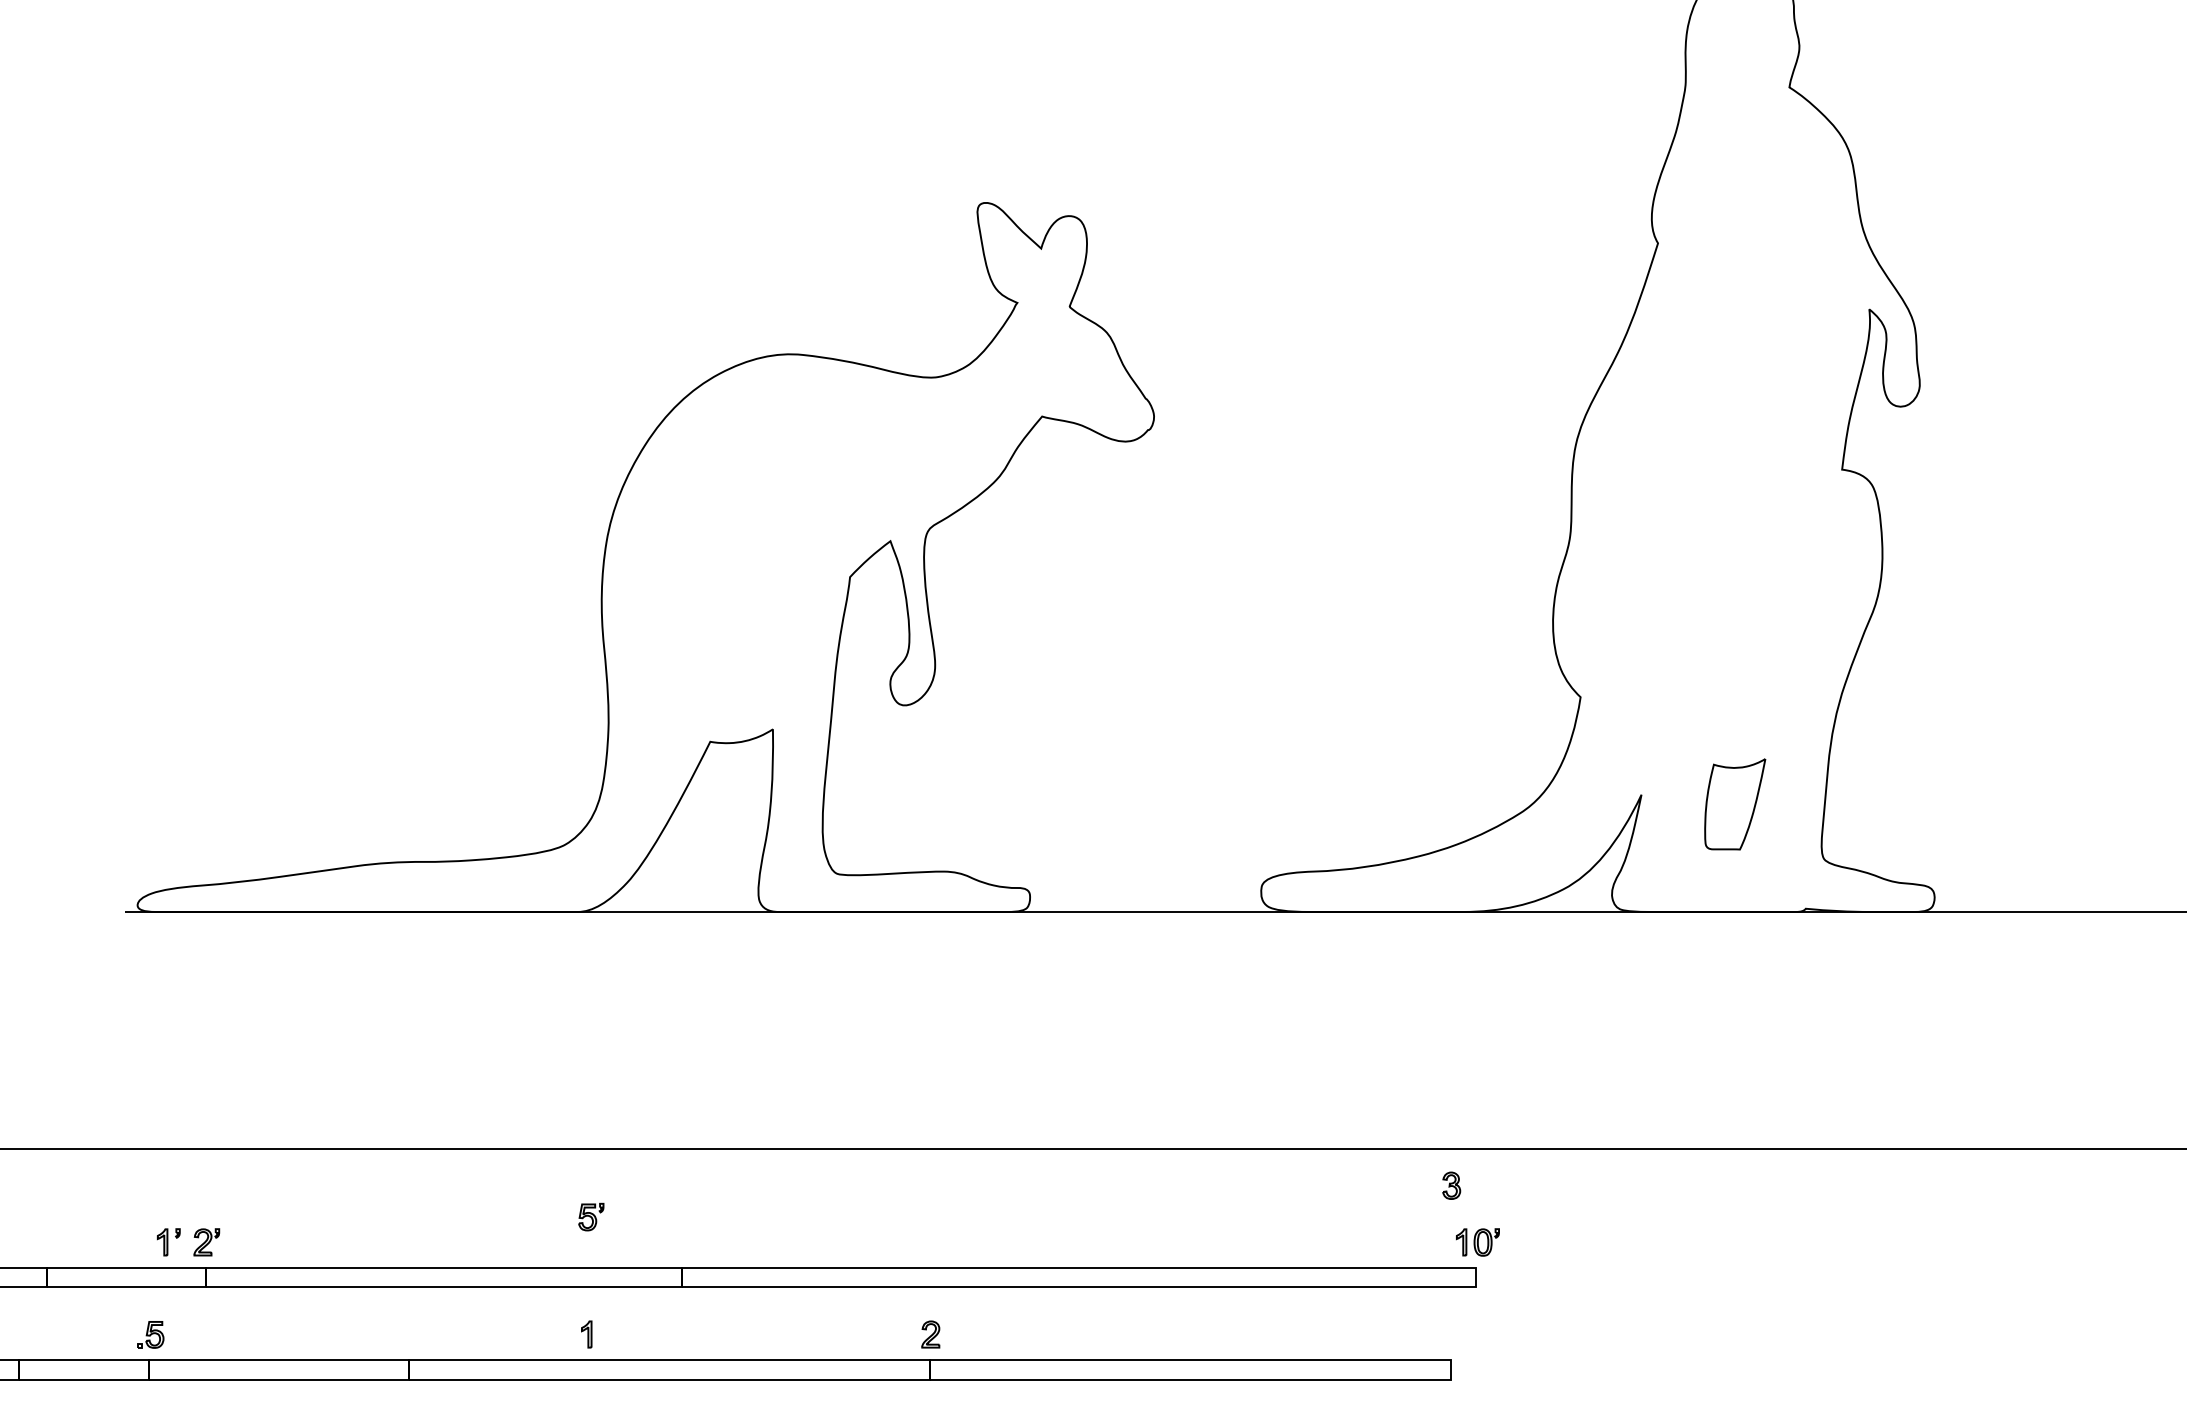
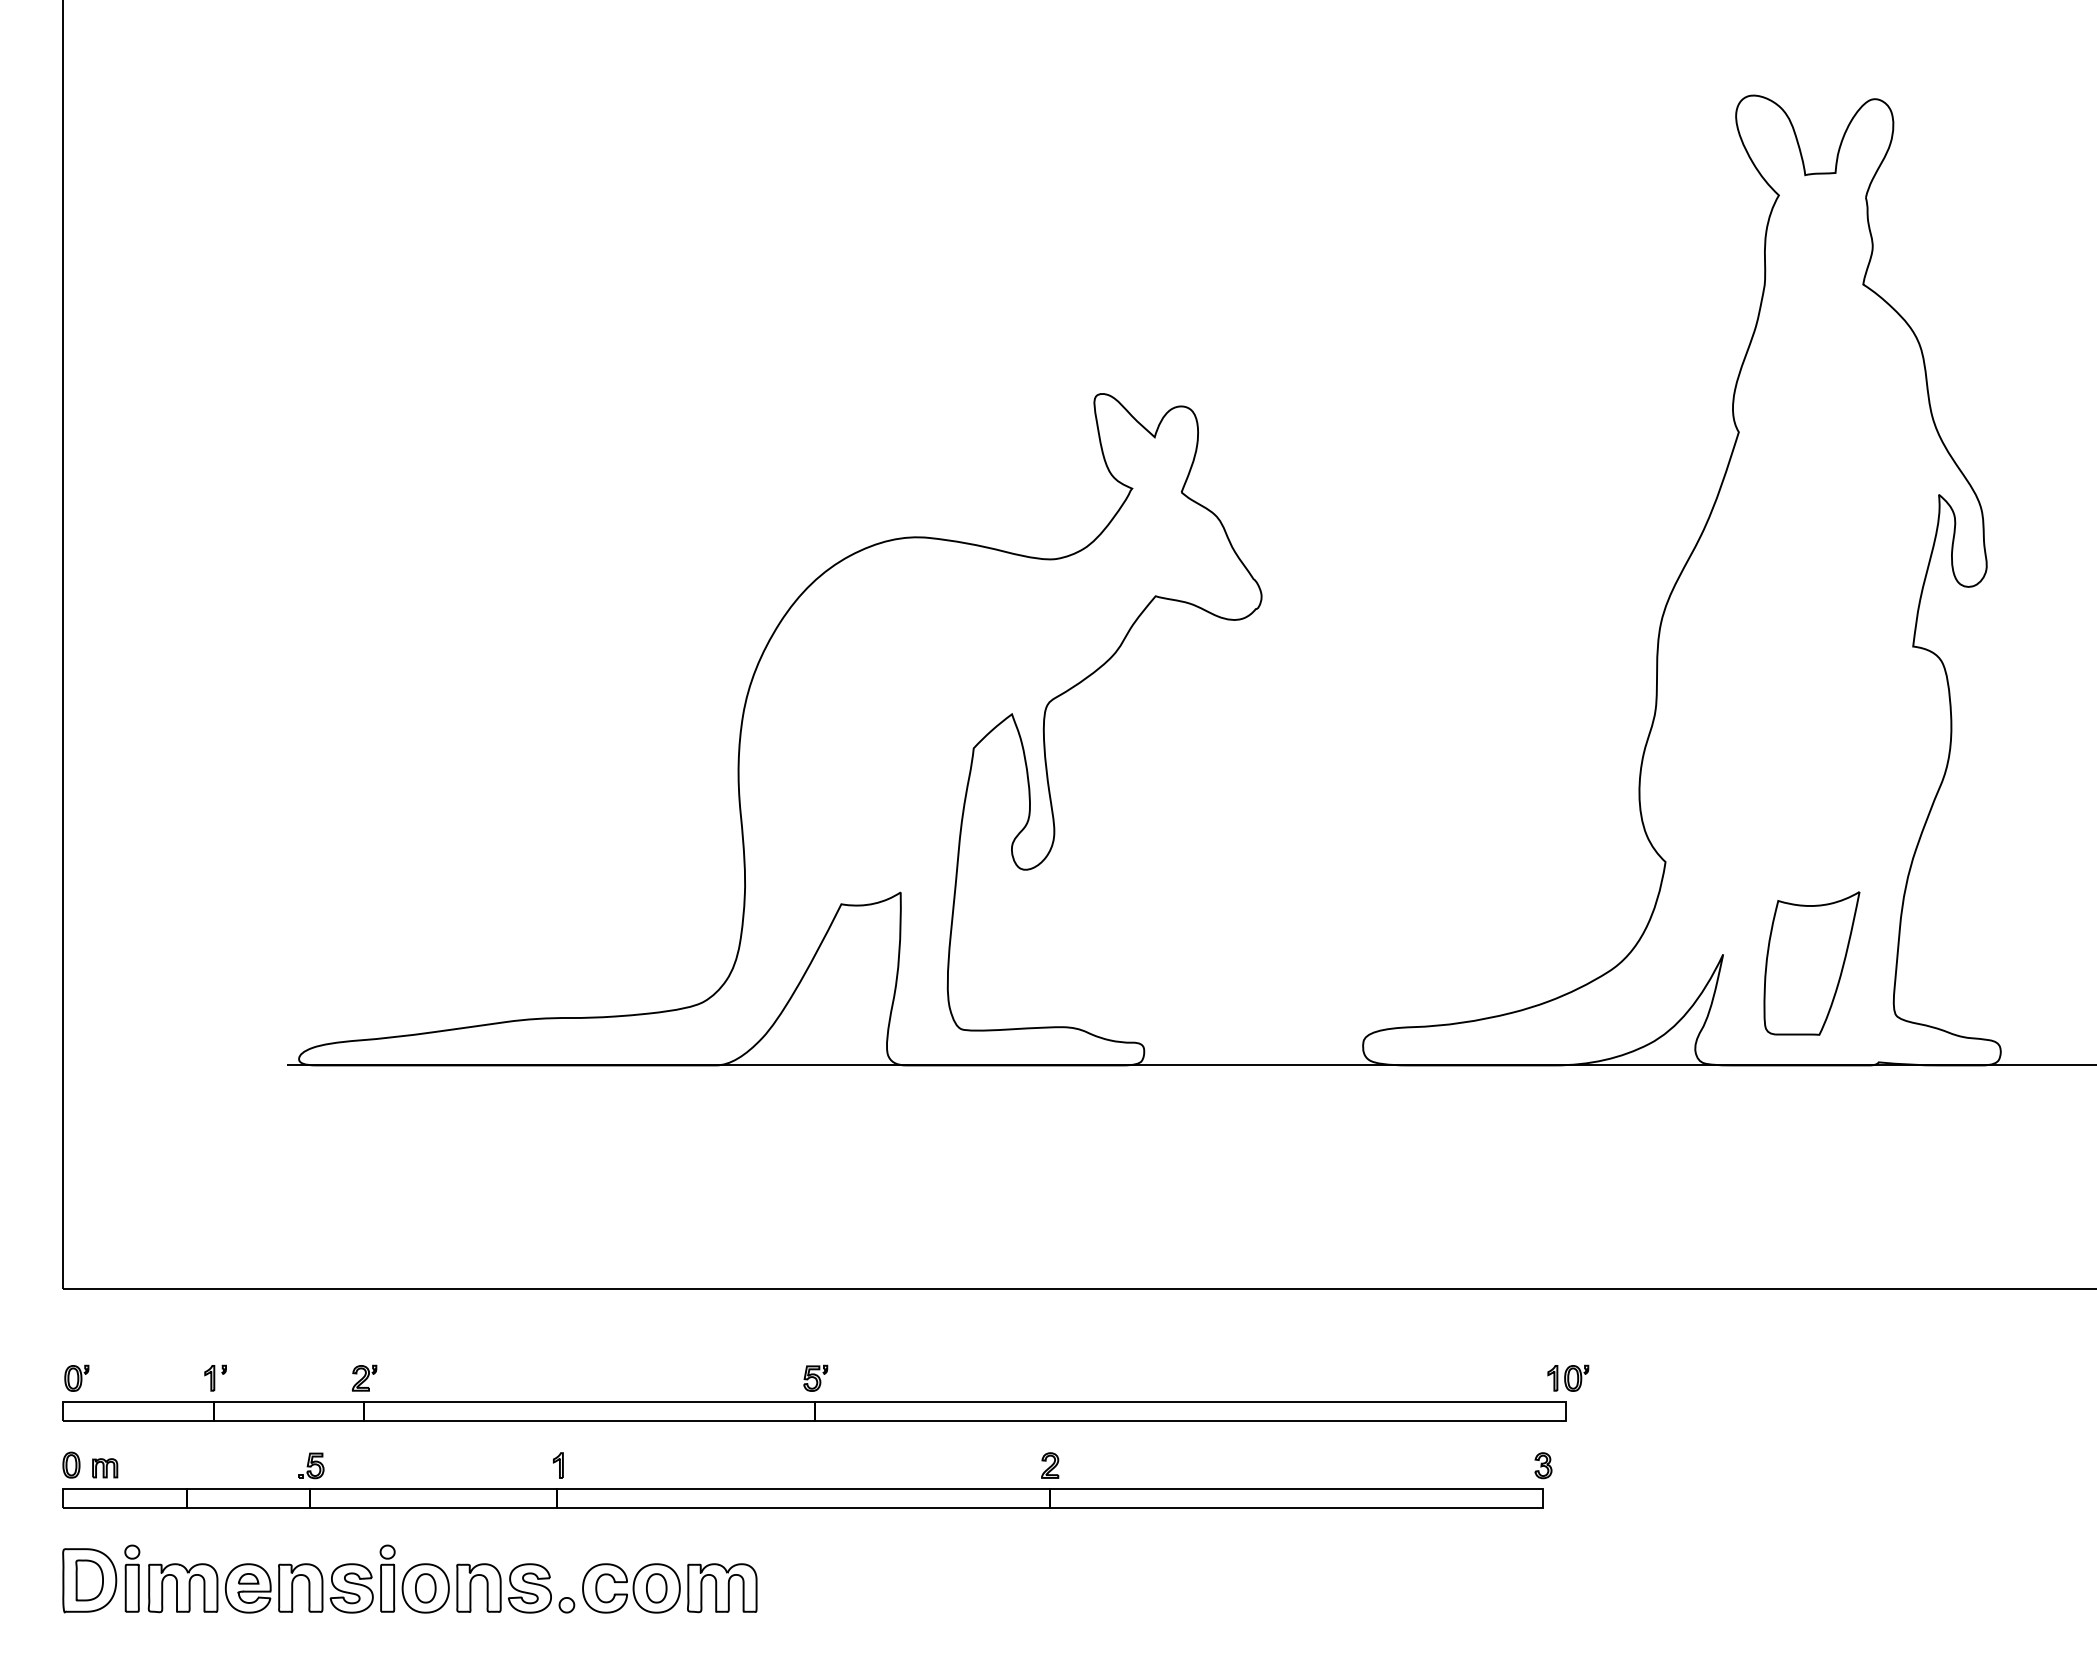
part: (1734, 804) -> (1811, 963), size x1.67
part: (1451, 1185) -> (1543, 1465), moved
part: (591, 1216) -> (815, 1377), moved
part: (168, 1241) -> (215, 1377), moved
part: (586, 1334) -> (558, 1465), moved

